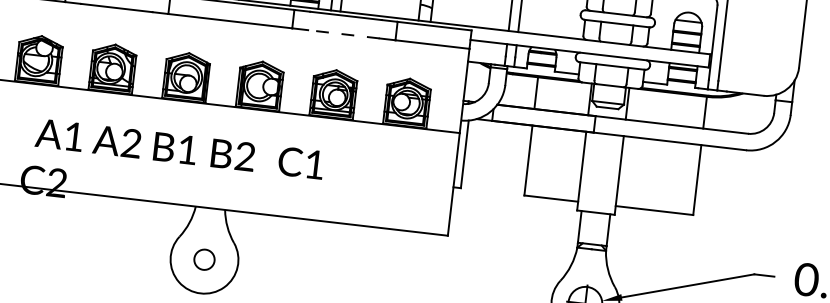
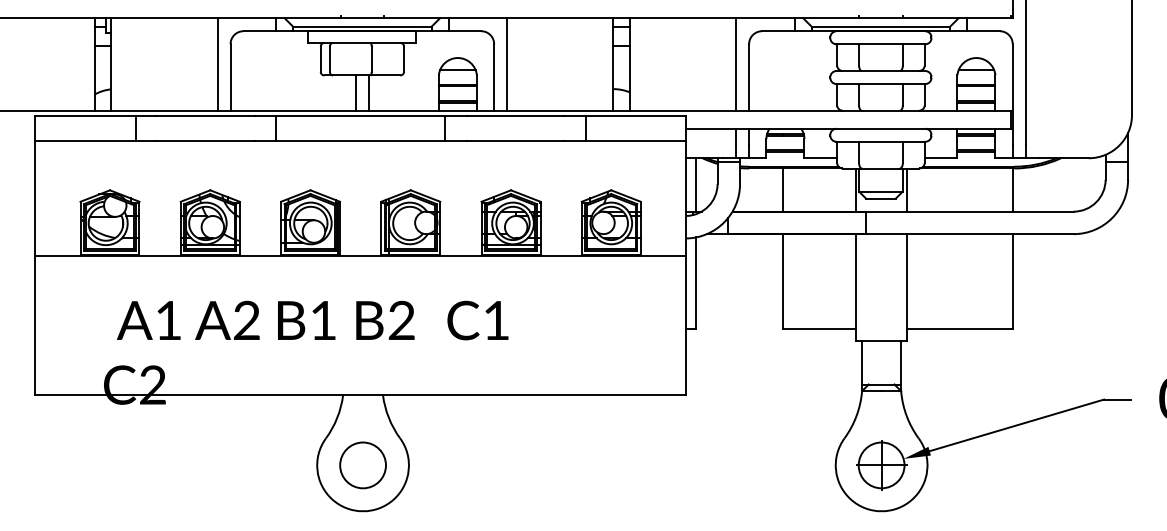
line: (344, 34) -> (515, 140), dashed -> solid
line: (473, 81) -> (696, 184), added
circle: (204, 259) -> (362, 465), size x1.67

